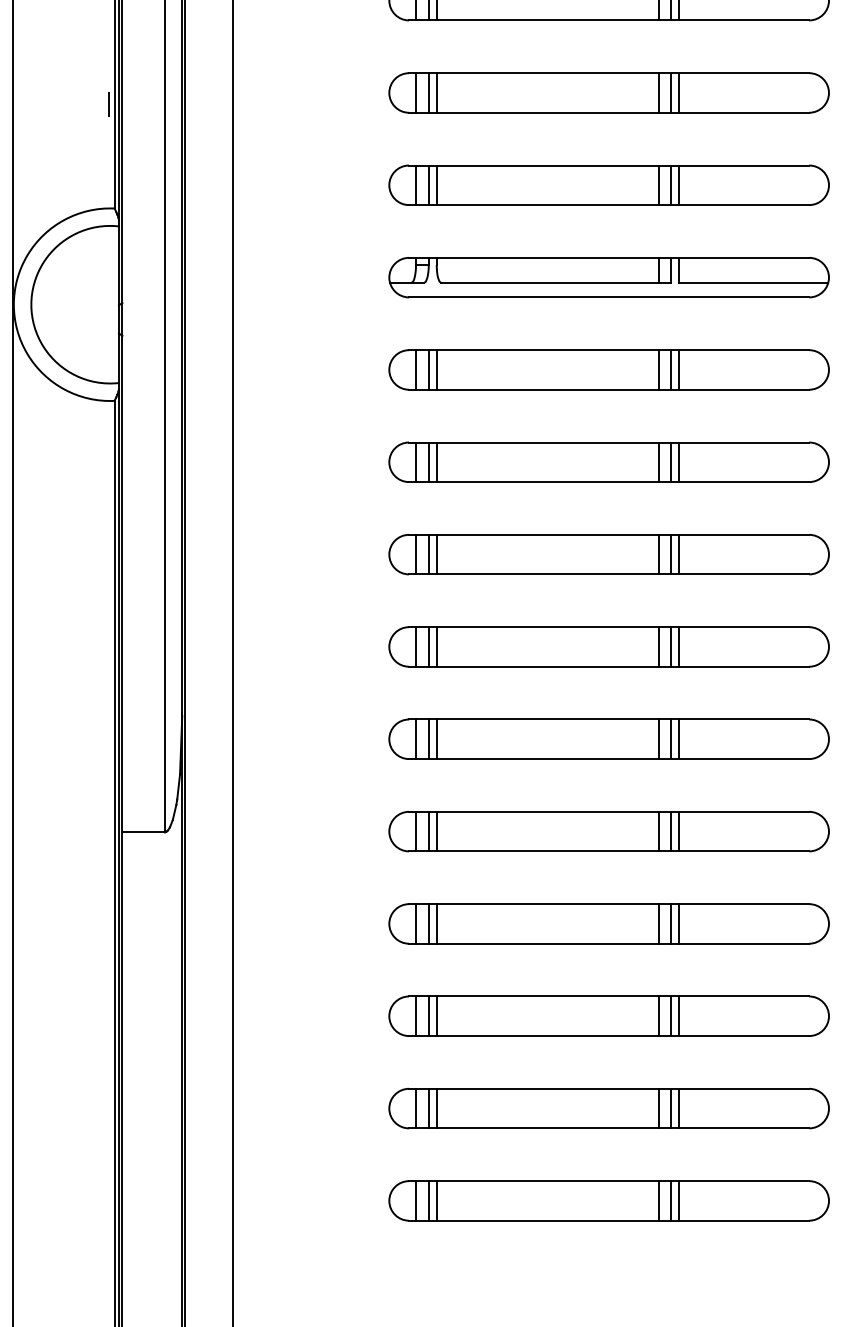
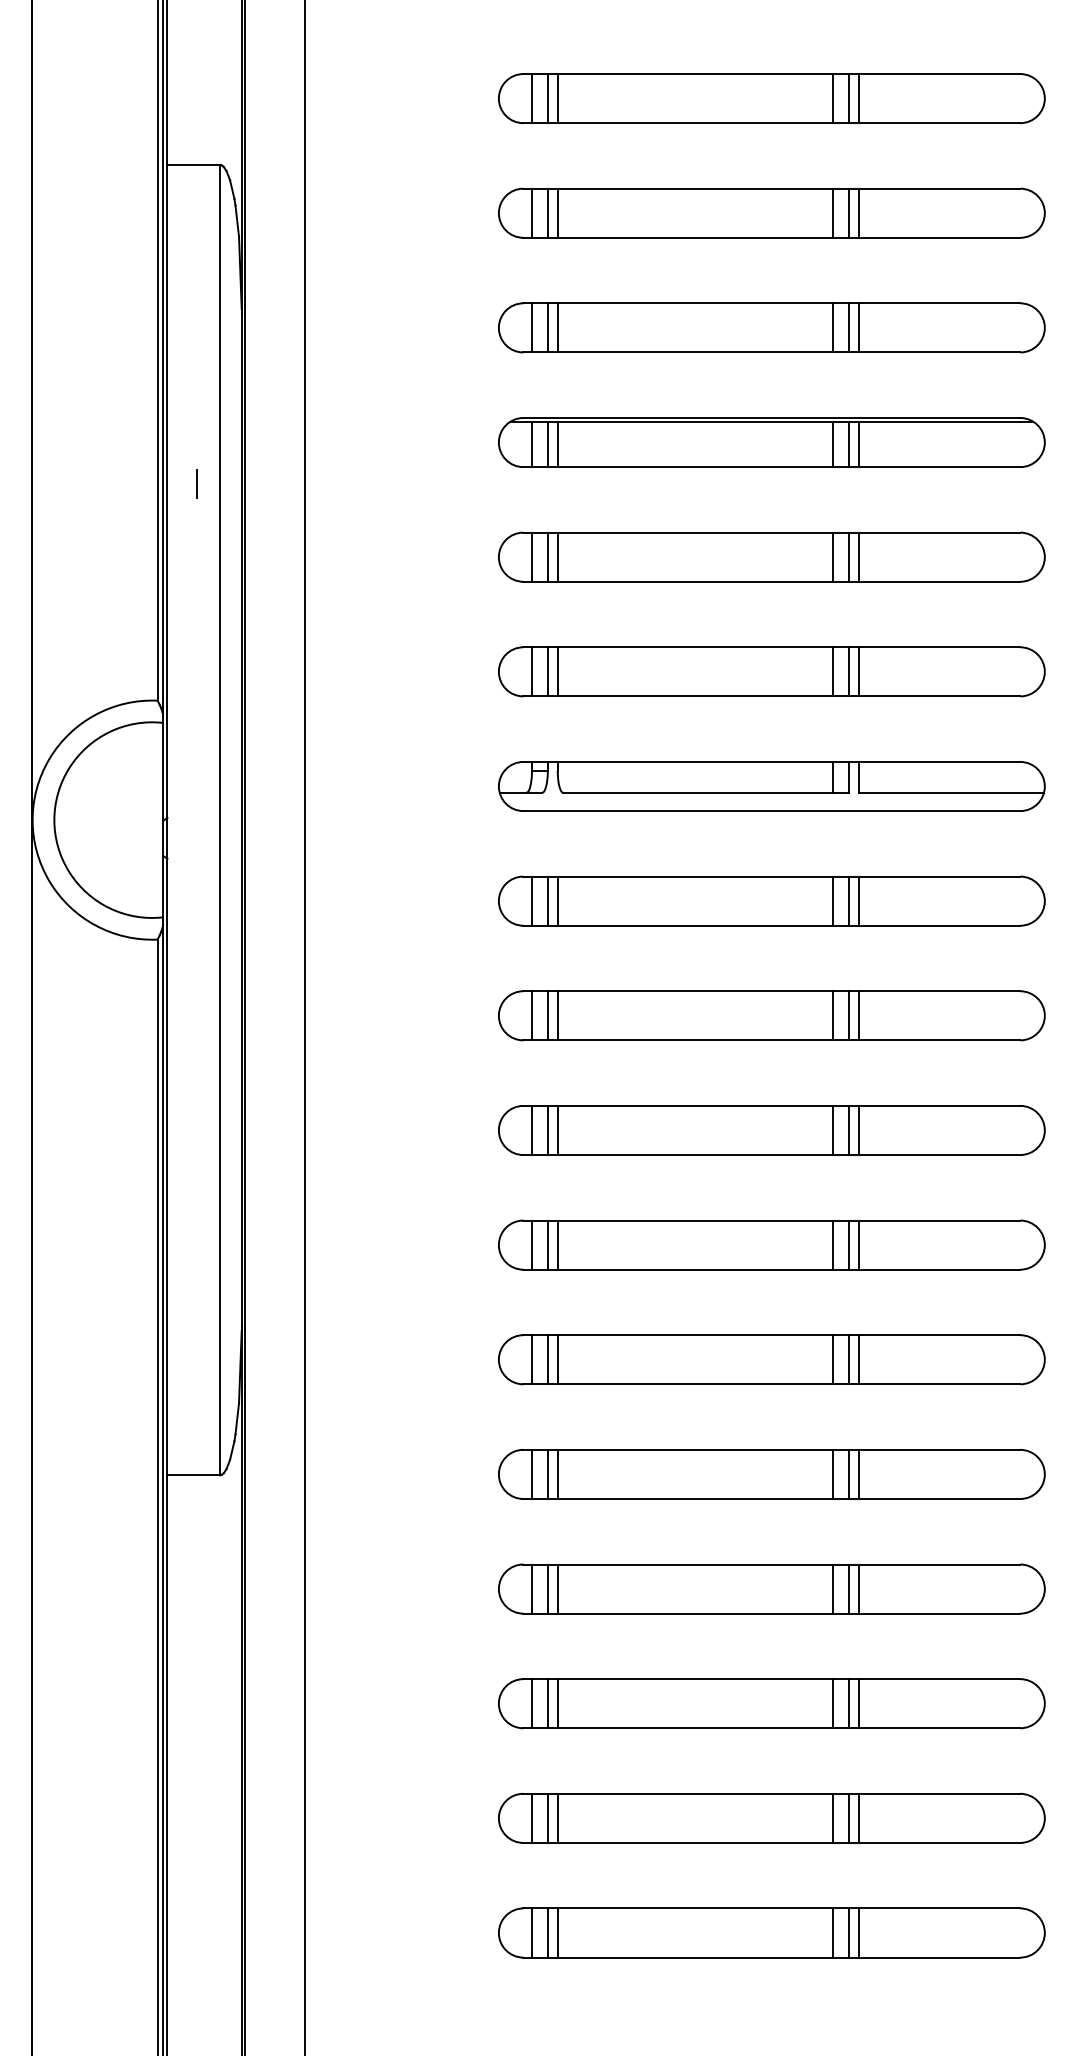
line: (108, 104) -> (196, 483), moved

